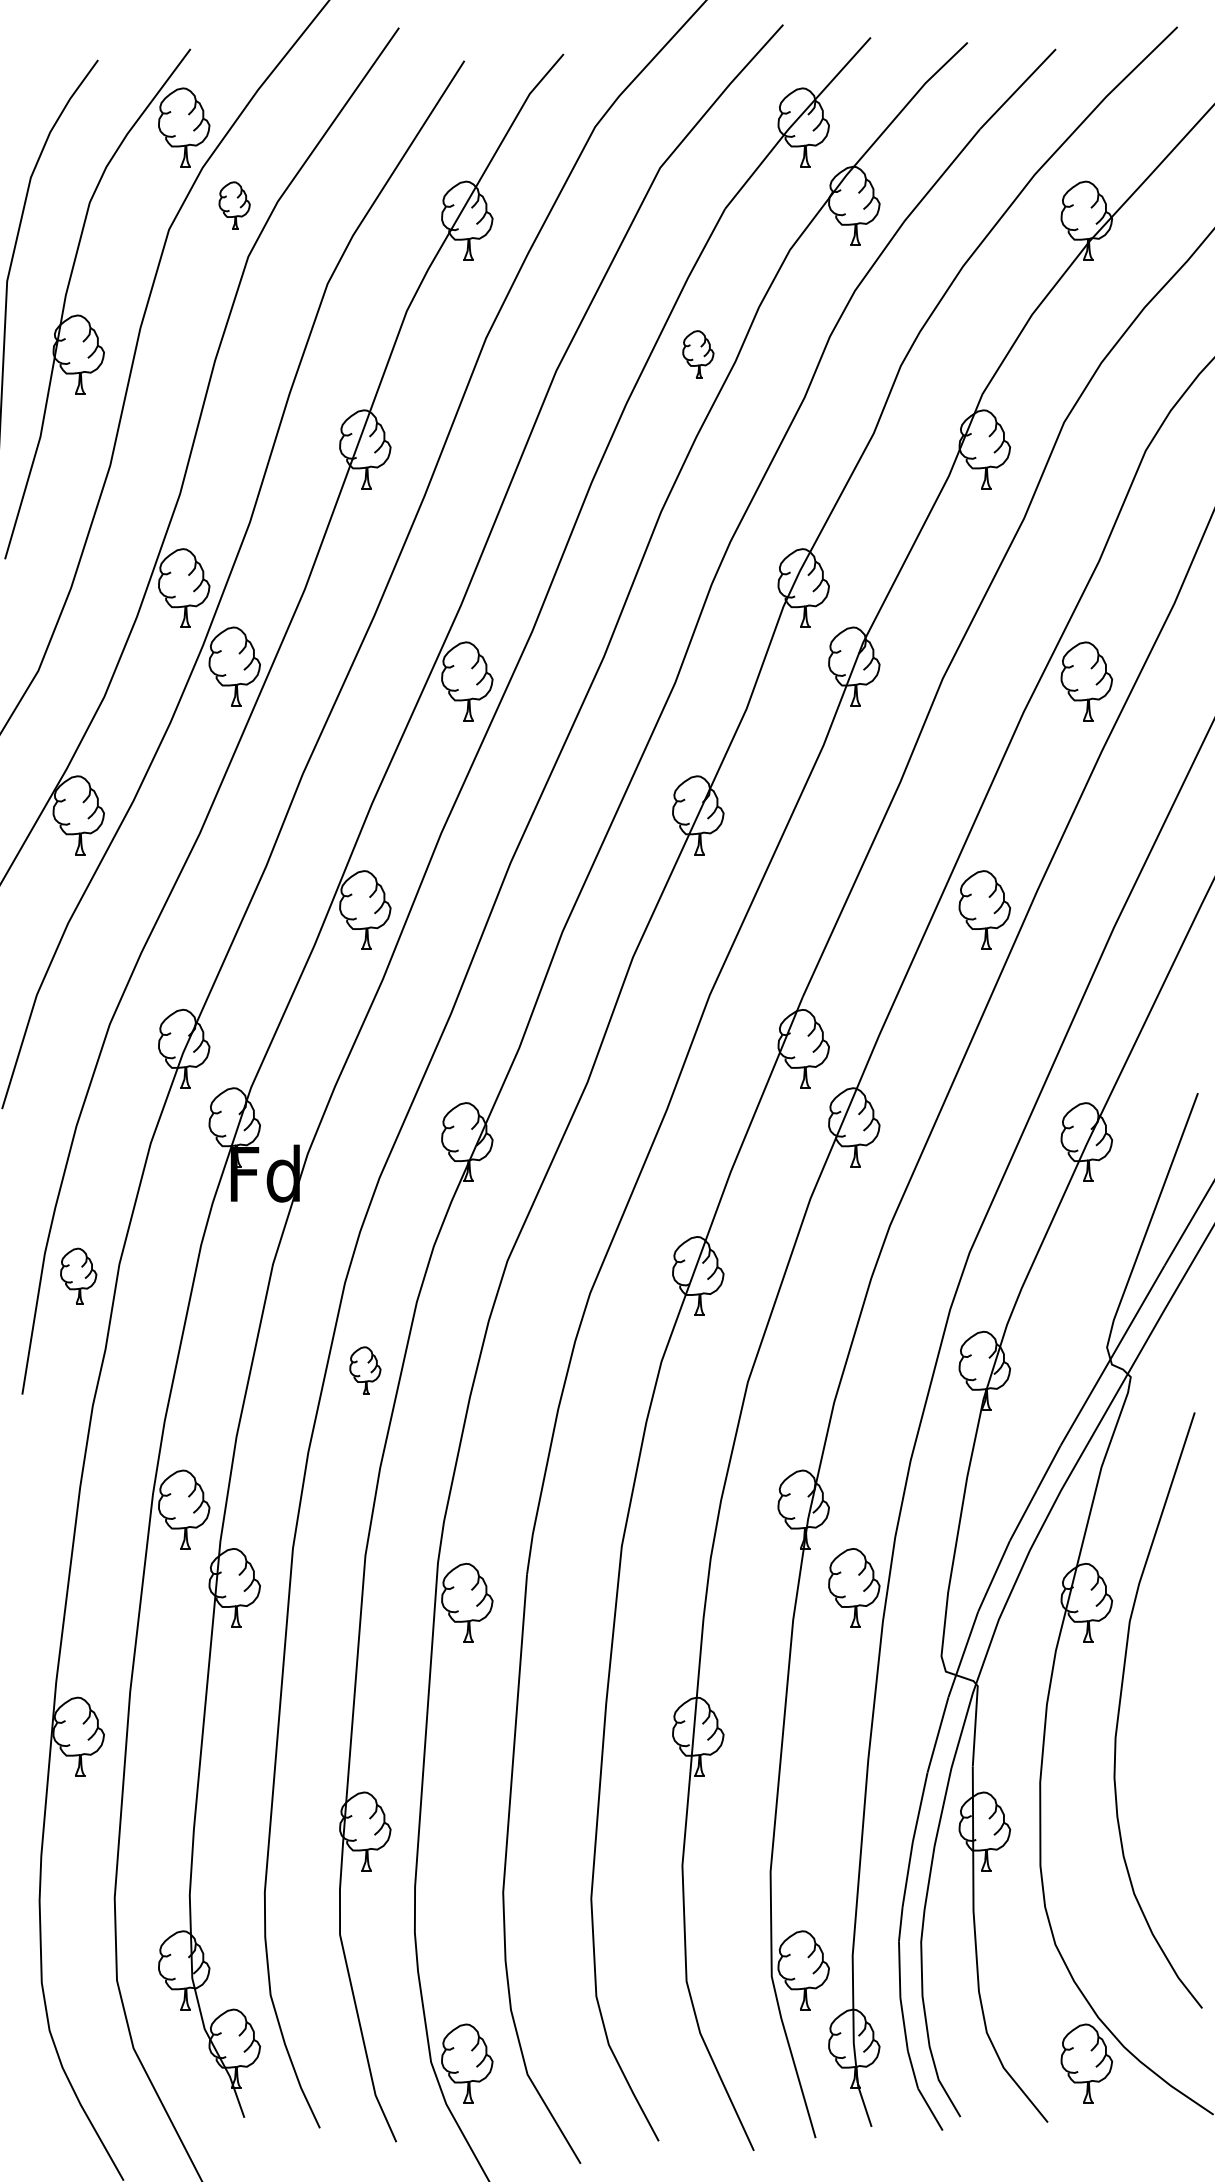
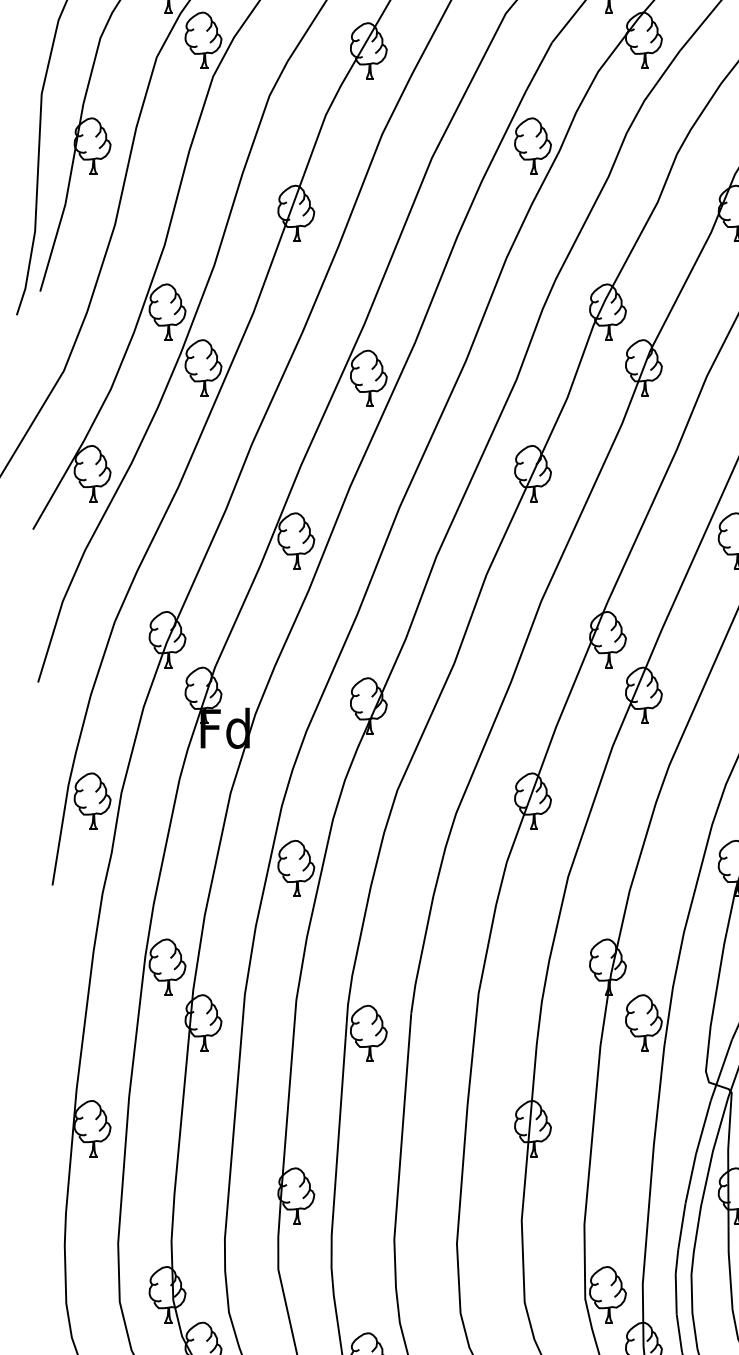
part: (234, 205) -> (203, 40), size x1.67
part: (698, 354) -> (533, 146), size x1.67
part: (78, 1275) -> (92, 800), size x1.43
part: (365, 1370) -> (296, 868), size x1.67

